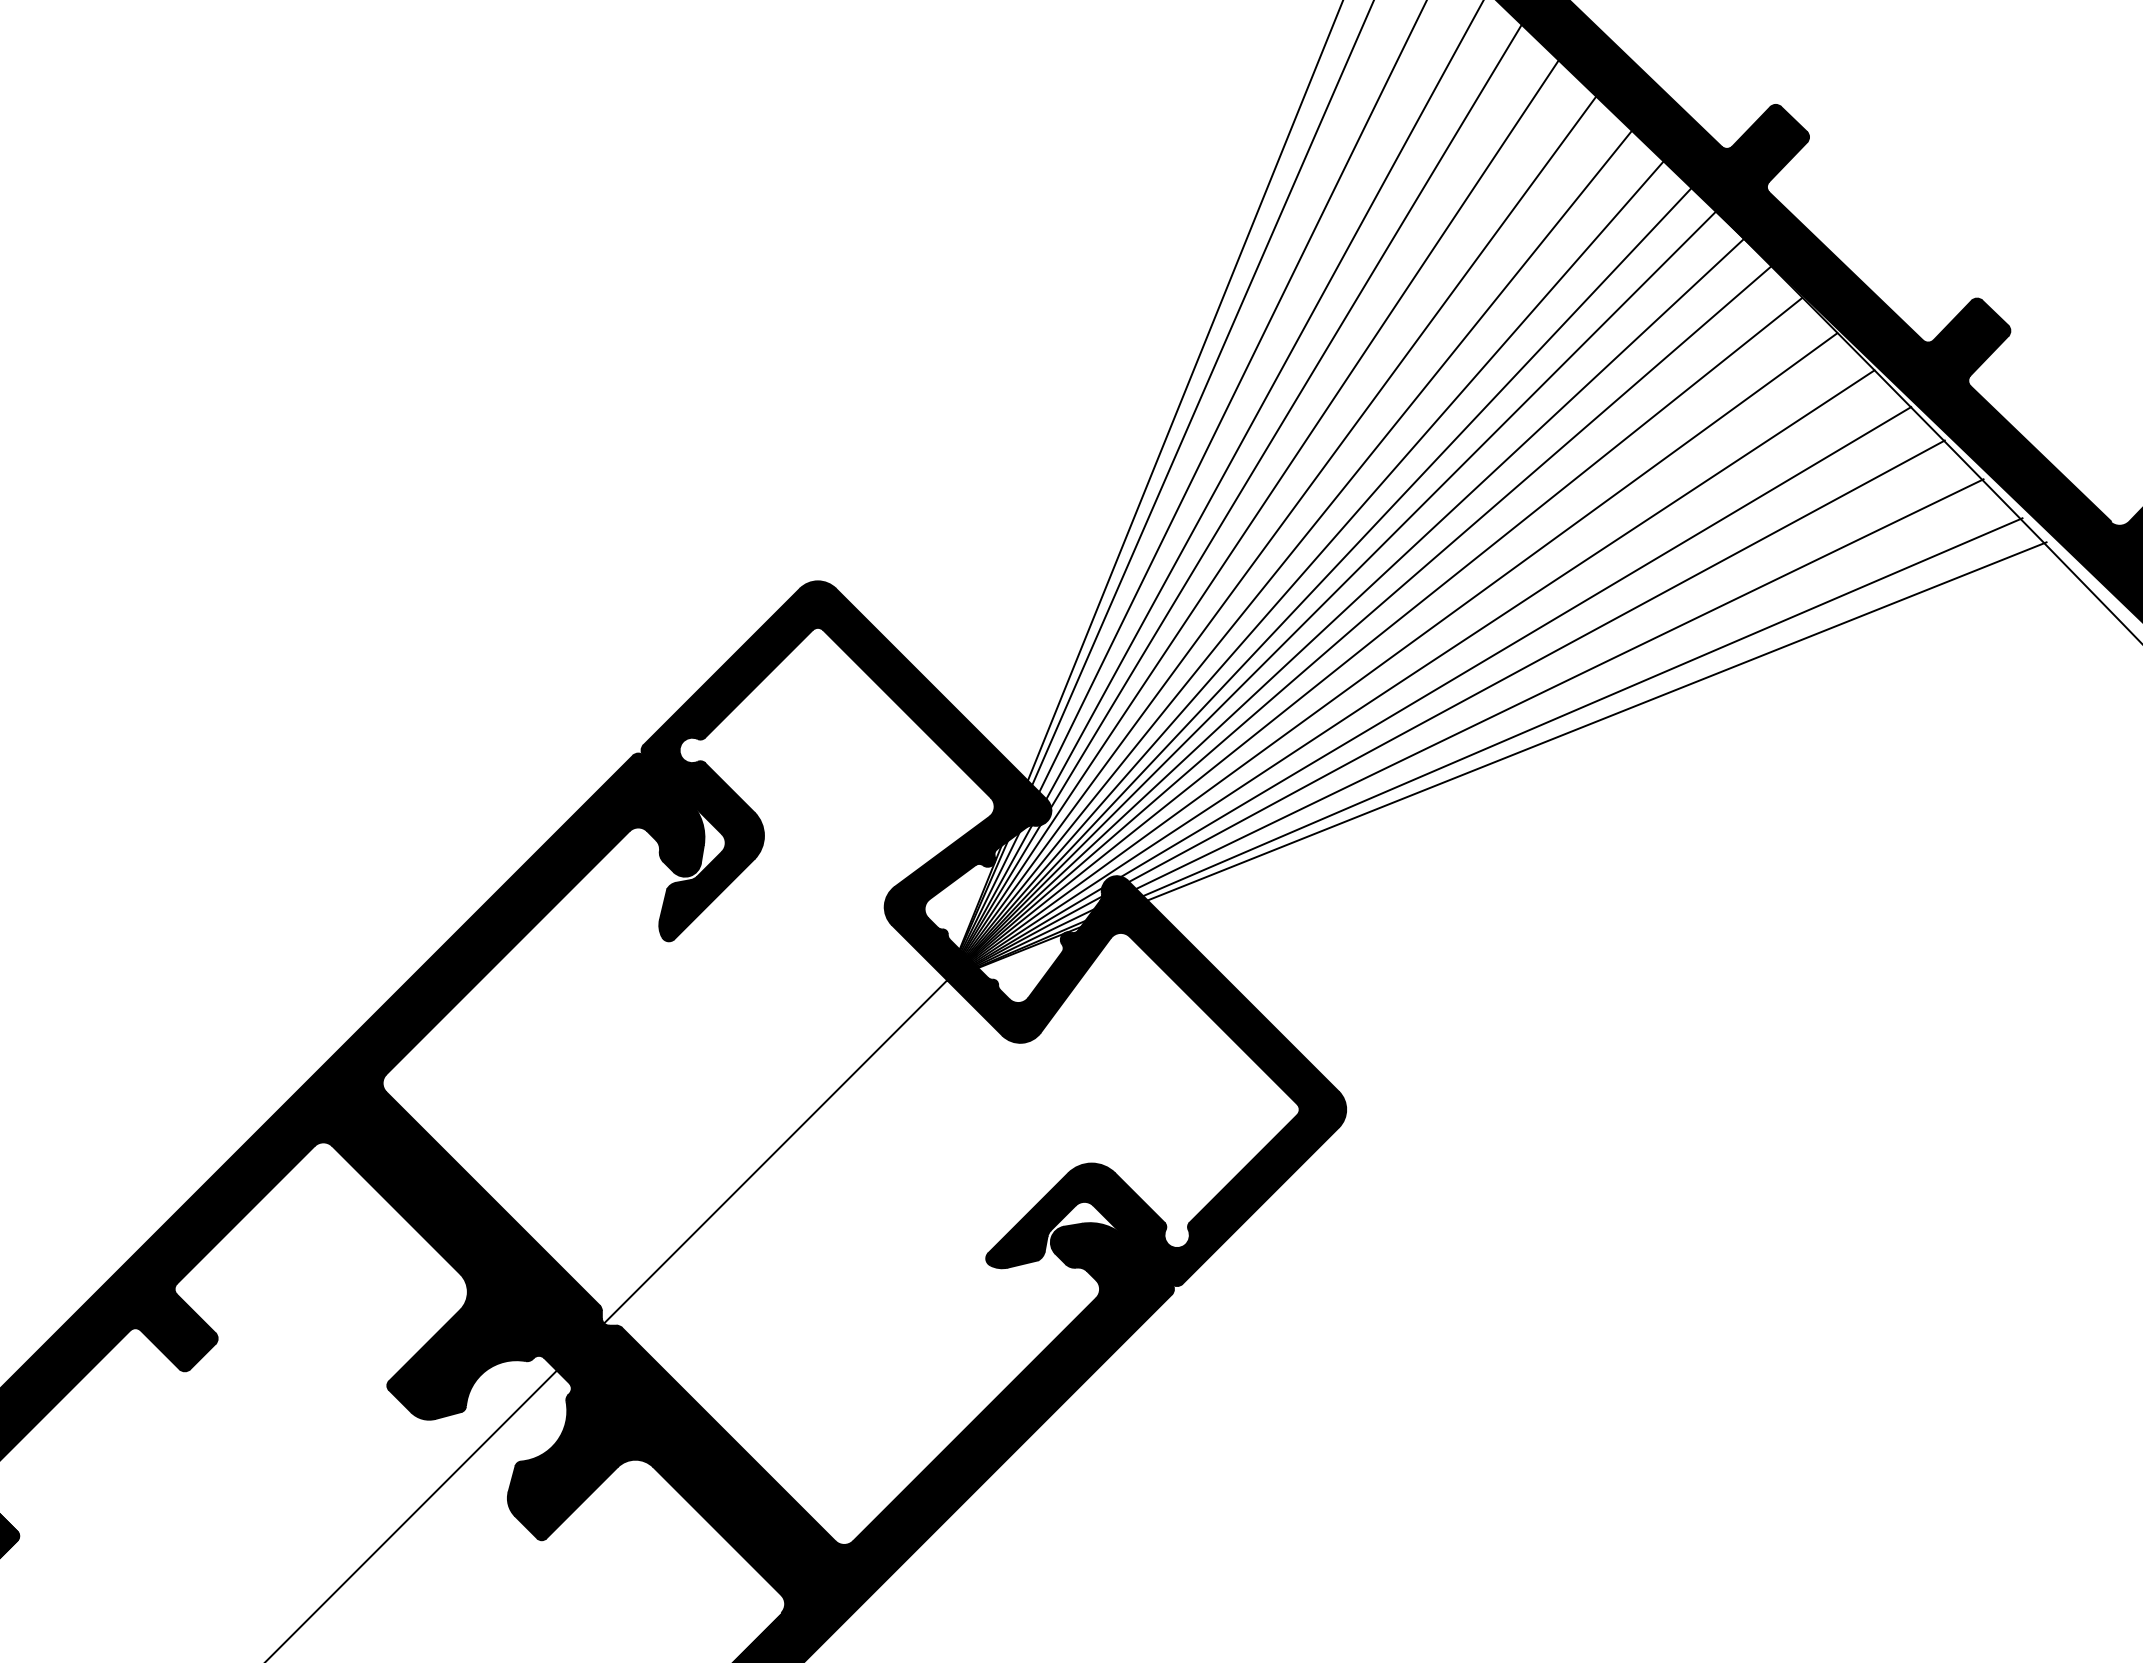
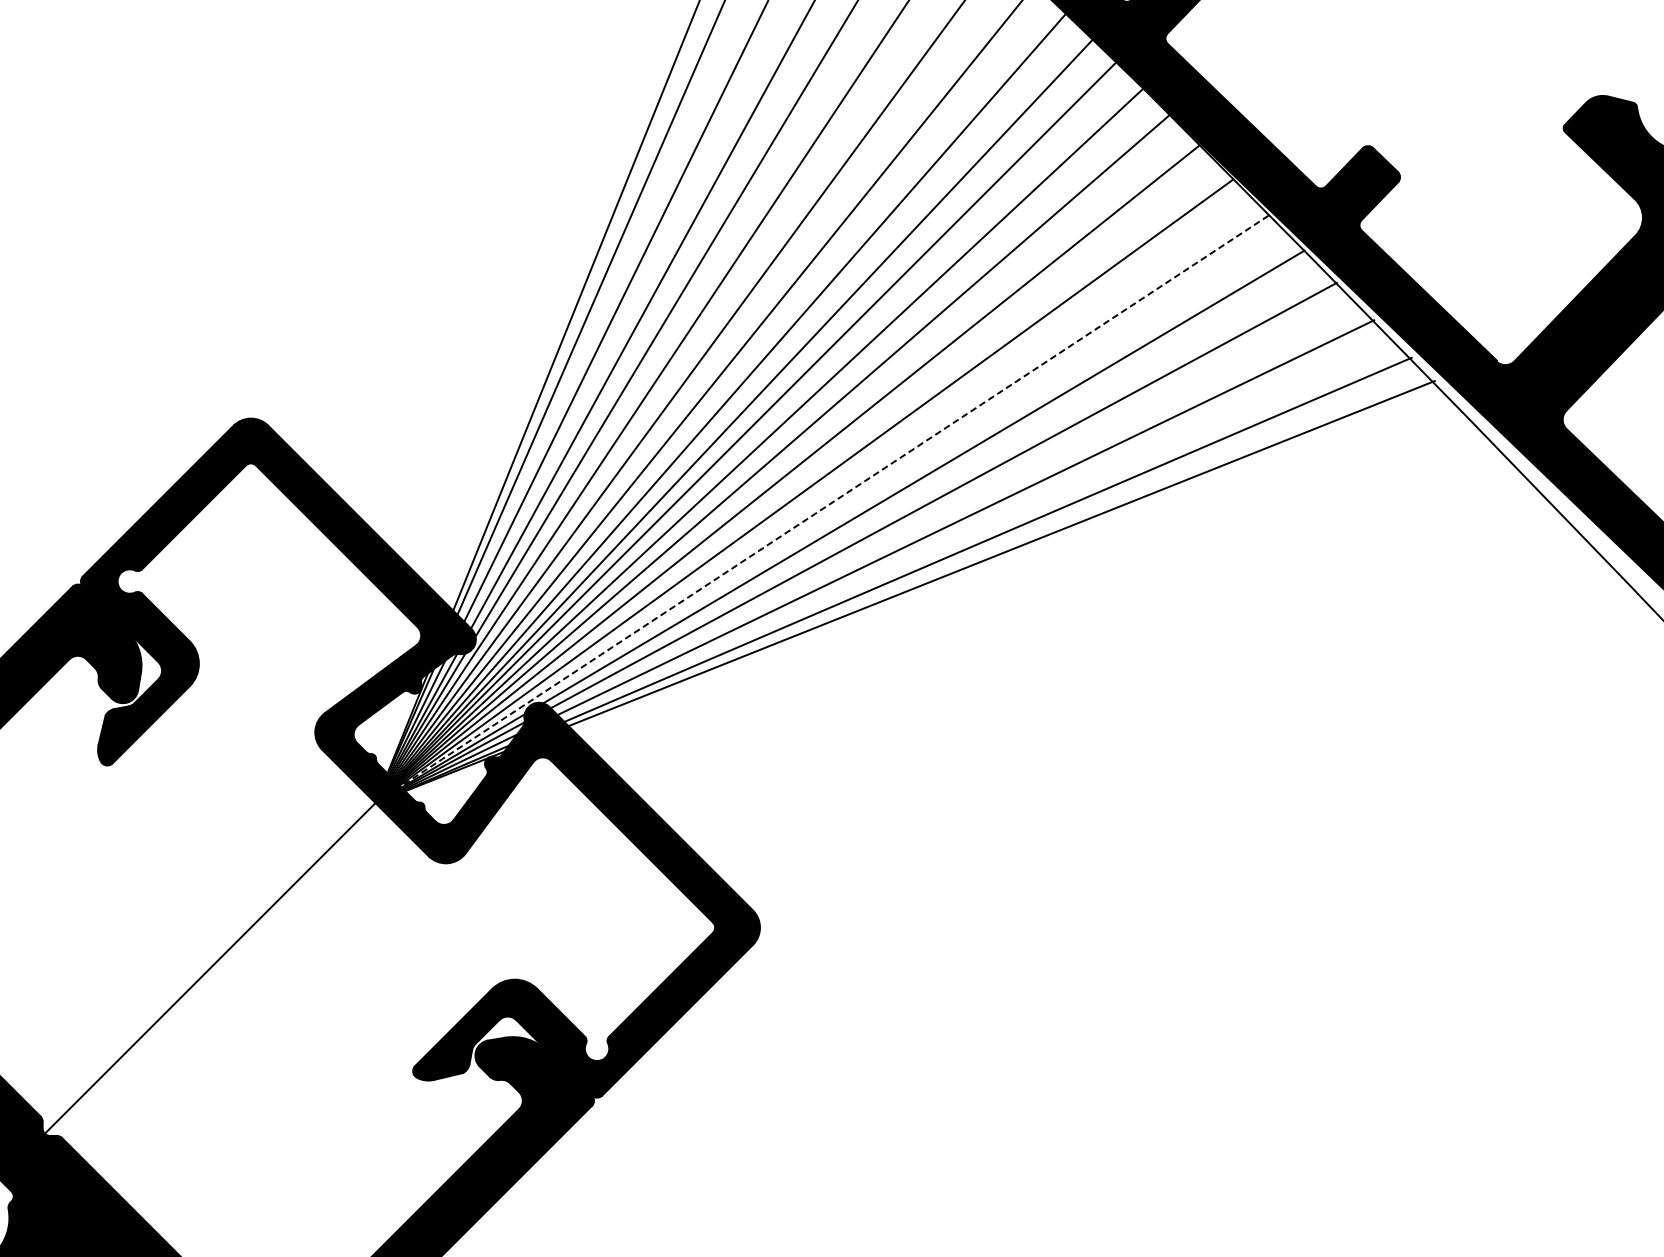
line: (1411, 674) -> (822, 508), solid -> dashed

